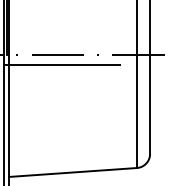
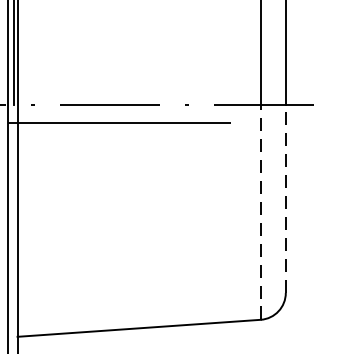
line: (150, 104) -> (286, 198), solid -> dashed
line: (136, 111) -> (259, 212), solid -> dashed

